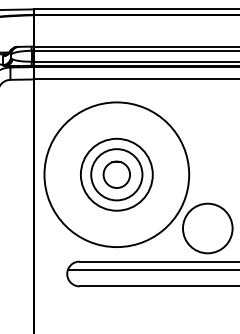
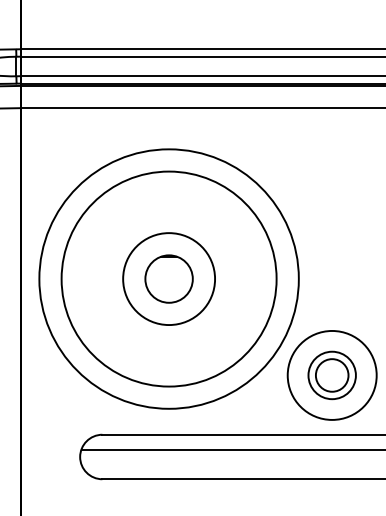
circle: (116, 174) -> (168, 278), size x1.67
part: (207, 228) -> (331, 375), added

